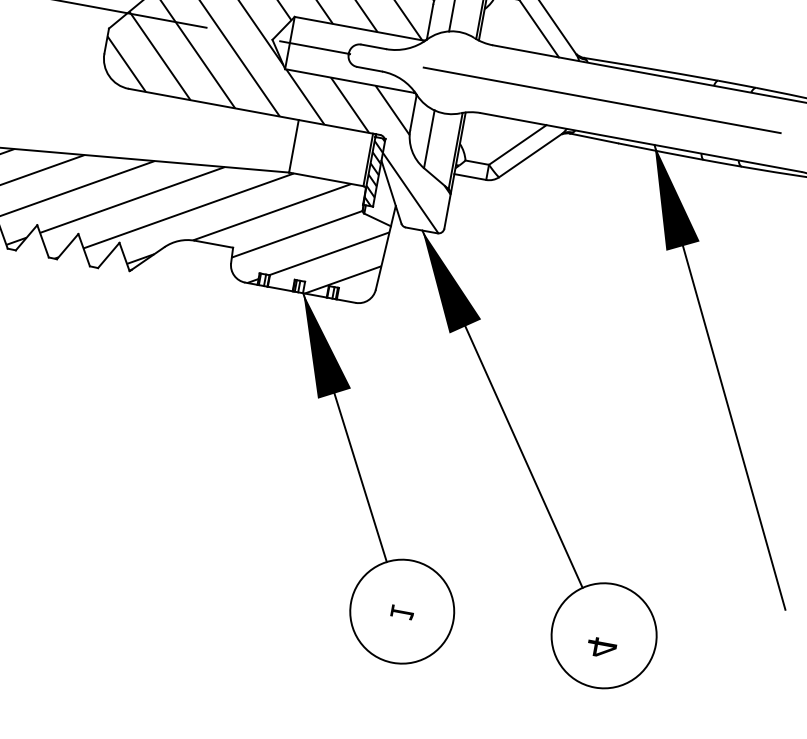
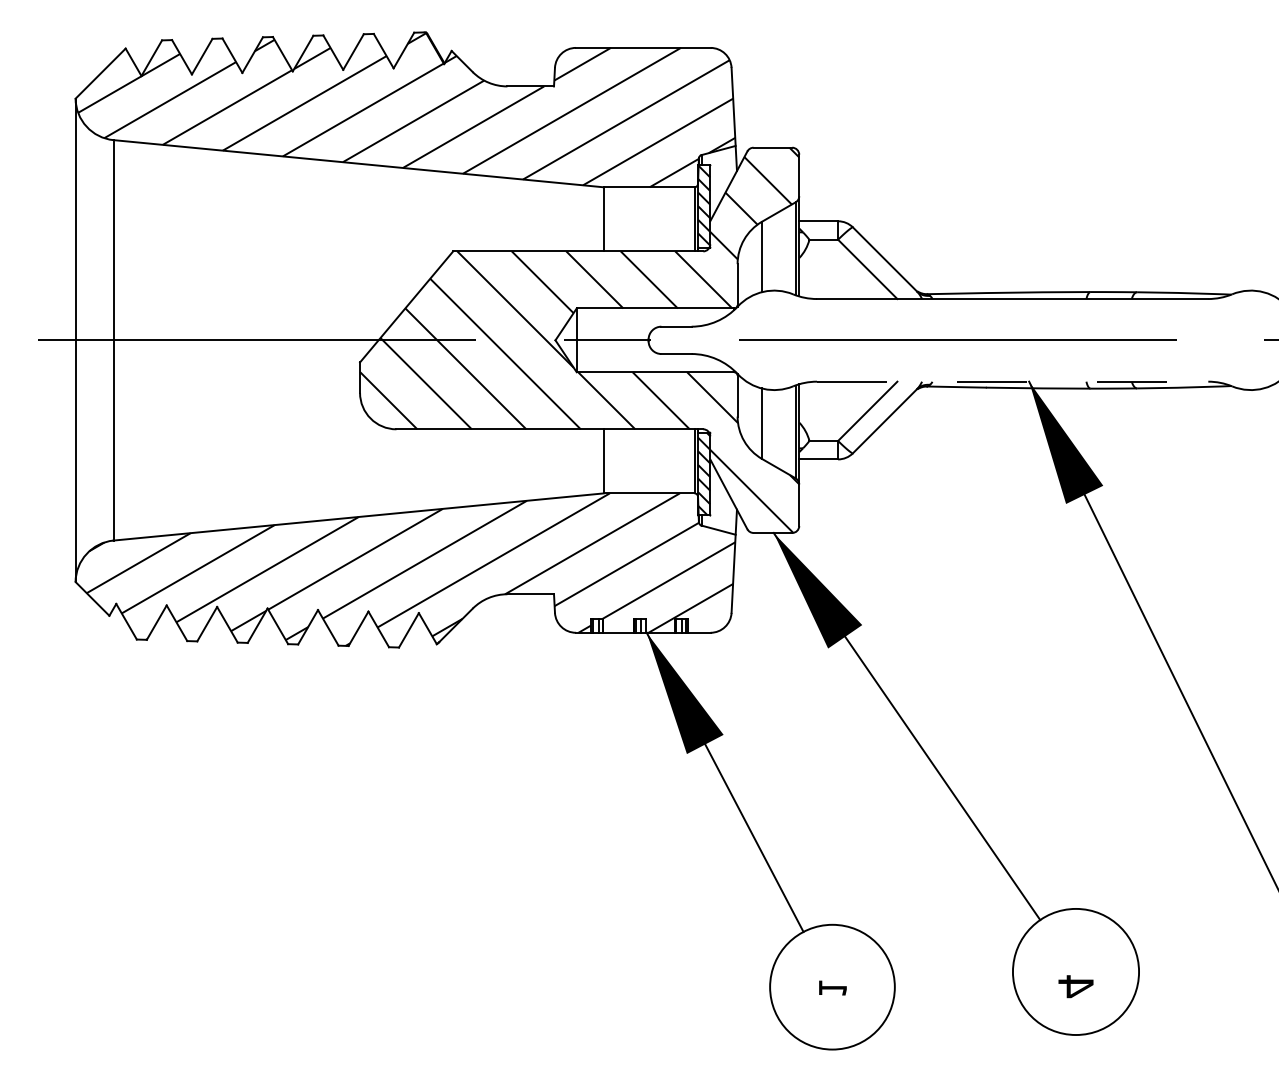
line: (640, 142) -> (1012, 381), solid -> dashed

